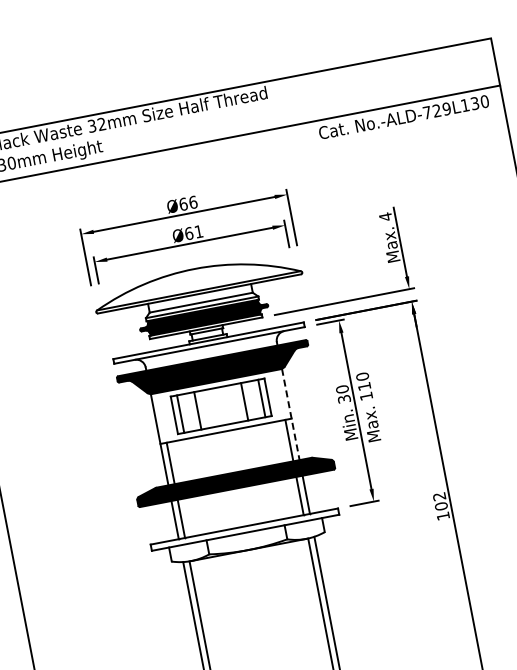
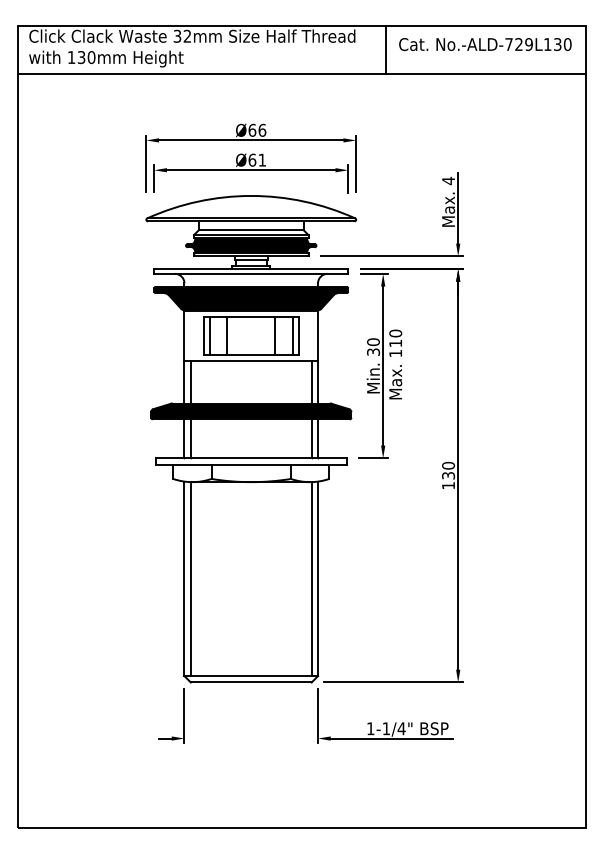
line: (298, 99) -> (385, 49), added
text: (404, 117) -> (485, 44), moved
line: (291, 414) -> (318, 357), dashed -> solid
text: (440, 501) -> (448, 470), 102 -> 130

